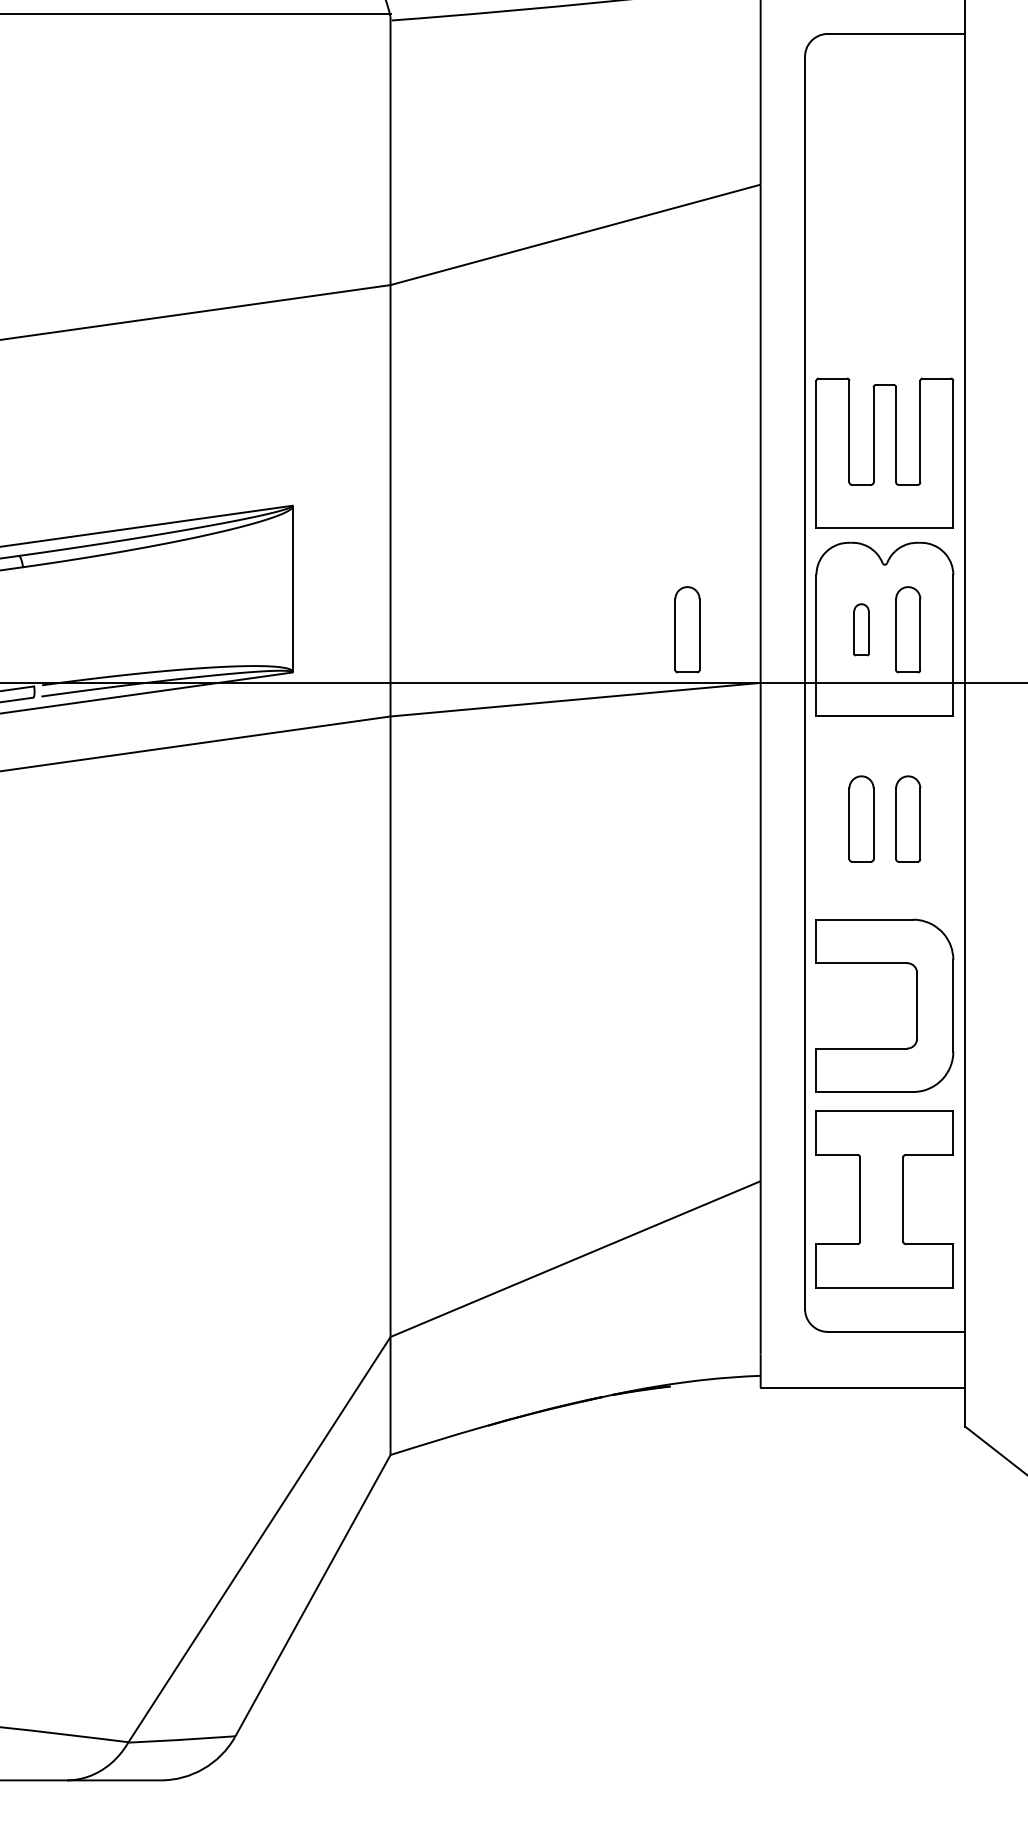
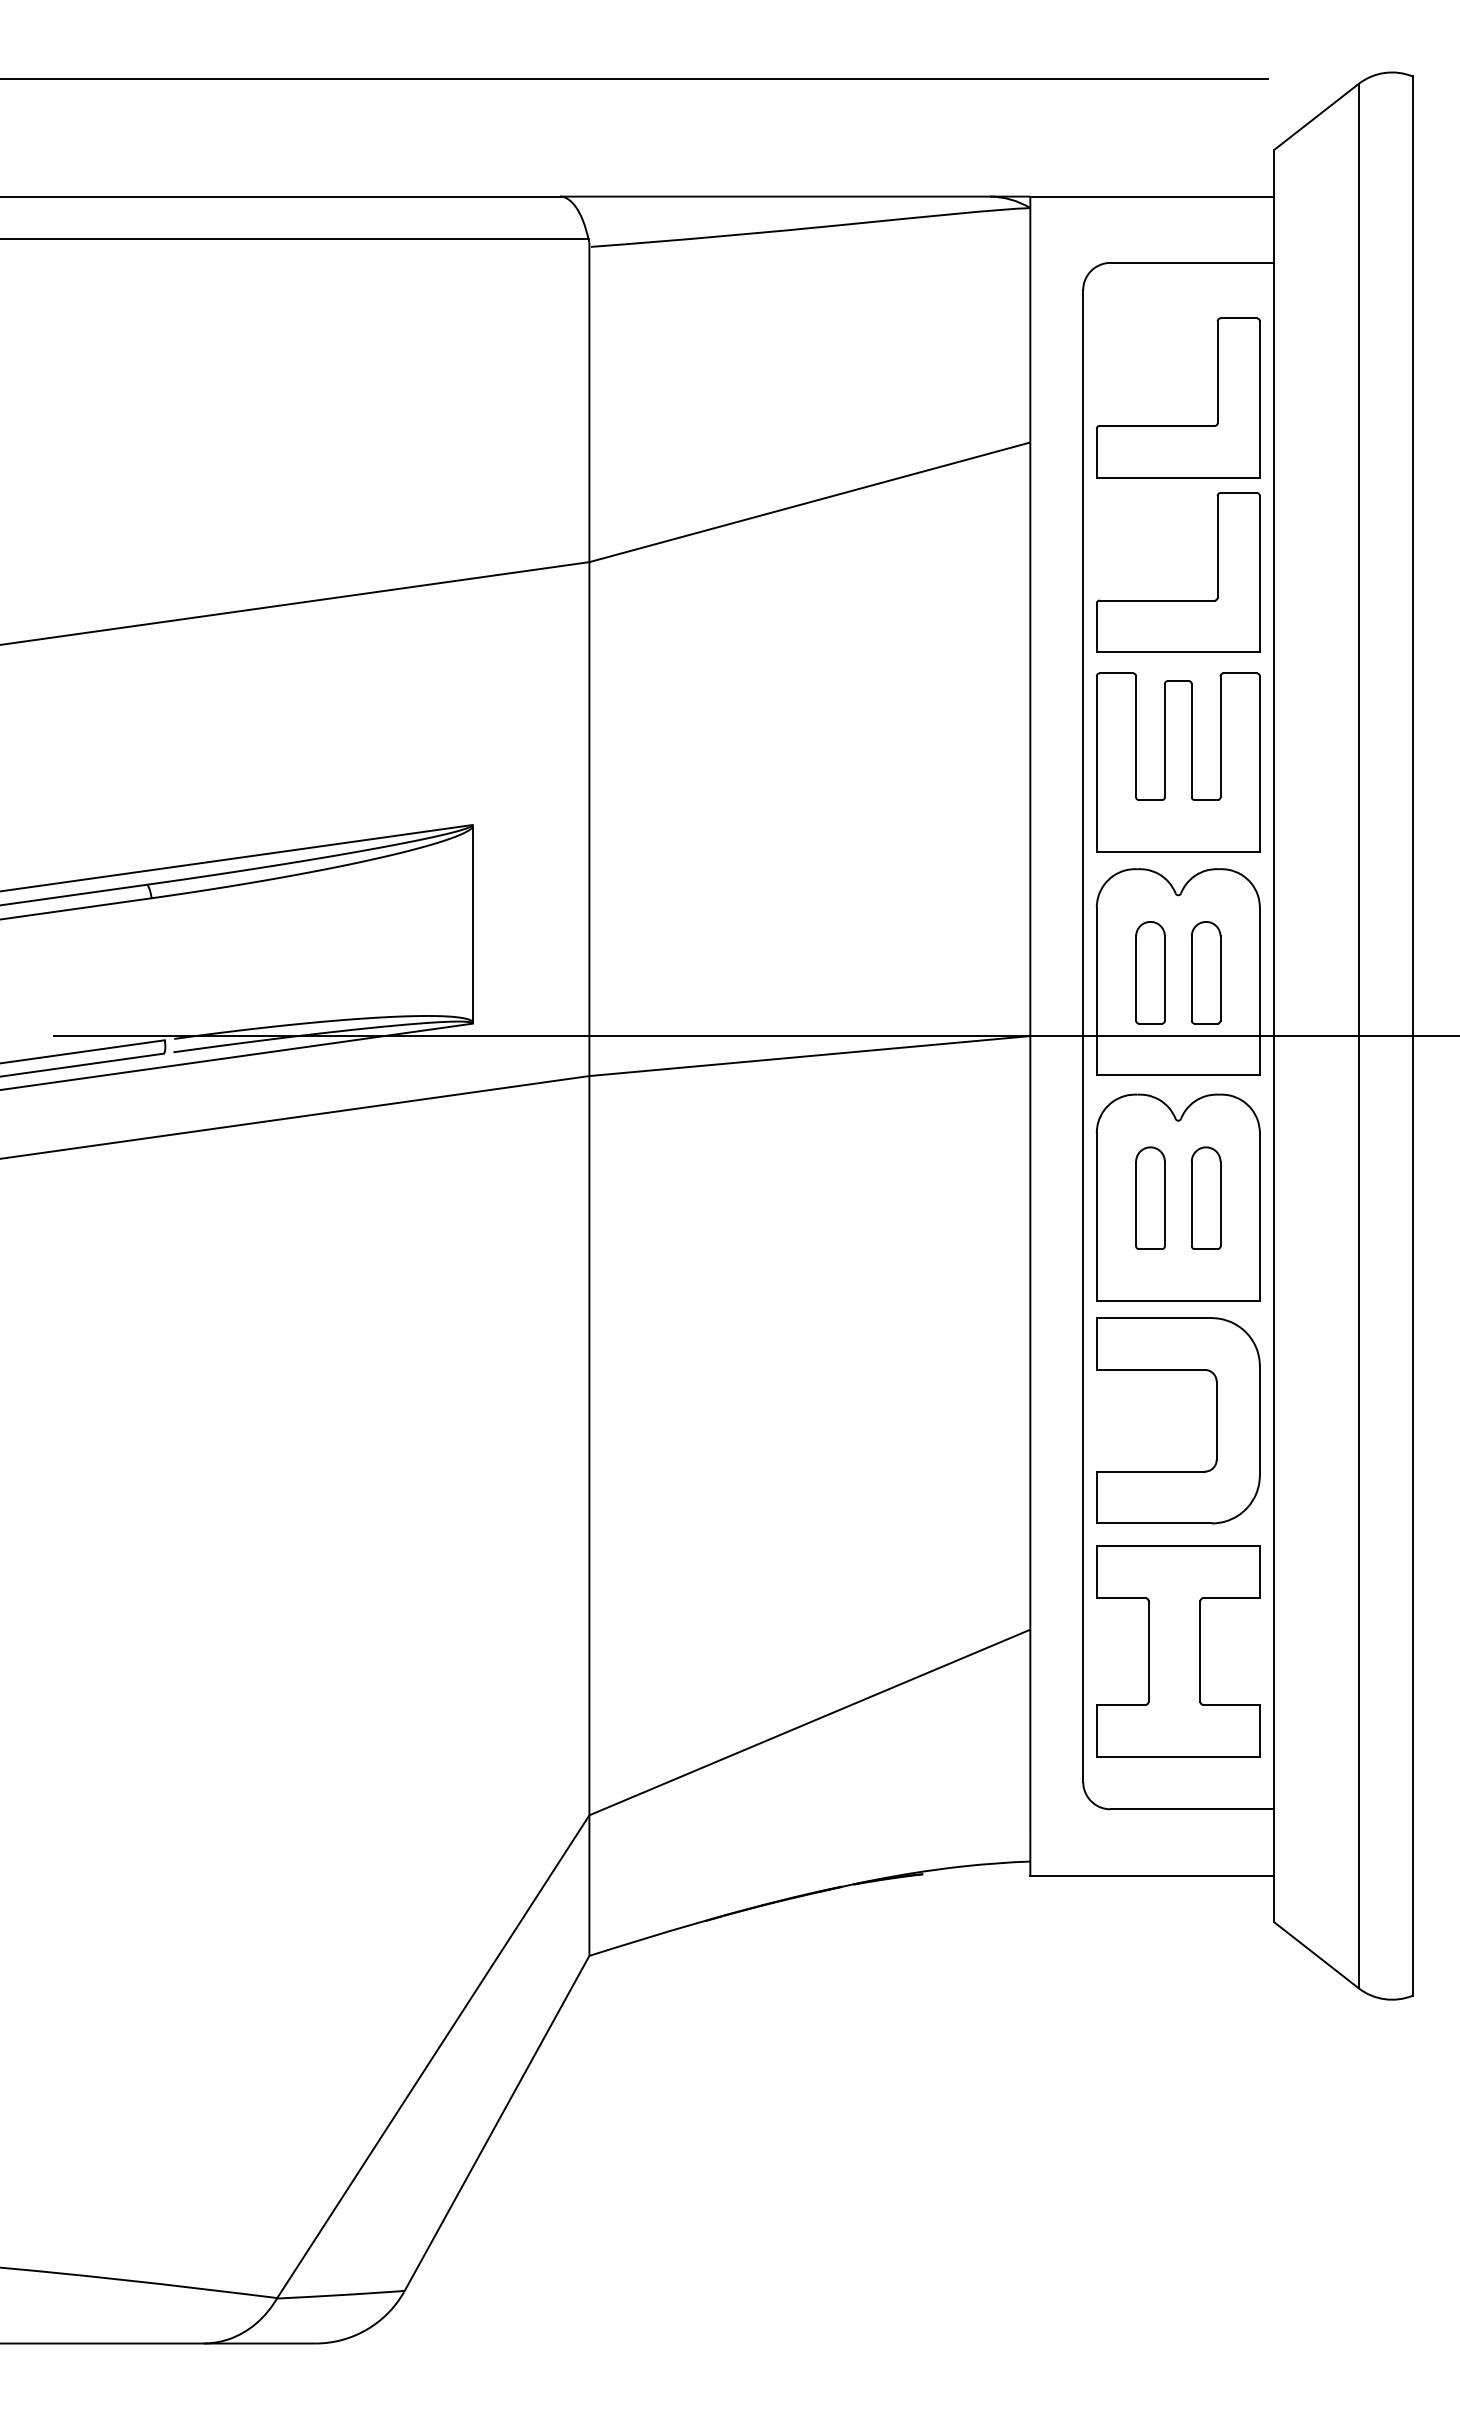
part: (885, 170) -> (1178, 425), added
part: (885, 317) -> (1178, 600), added
part: (686, 629) -> (942, 972), removed
part: (861, 629) -> (1150, 972), size x1.67
part: (884, 818) -> (1177, 1197), added

